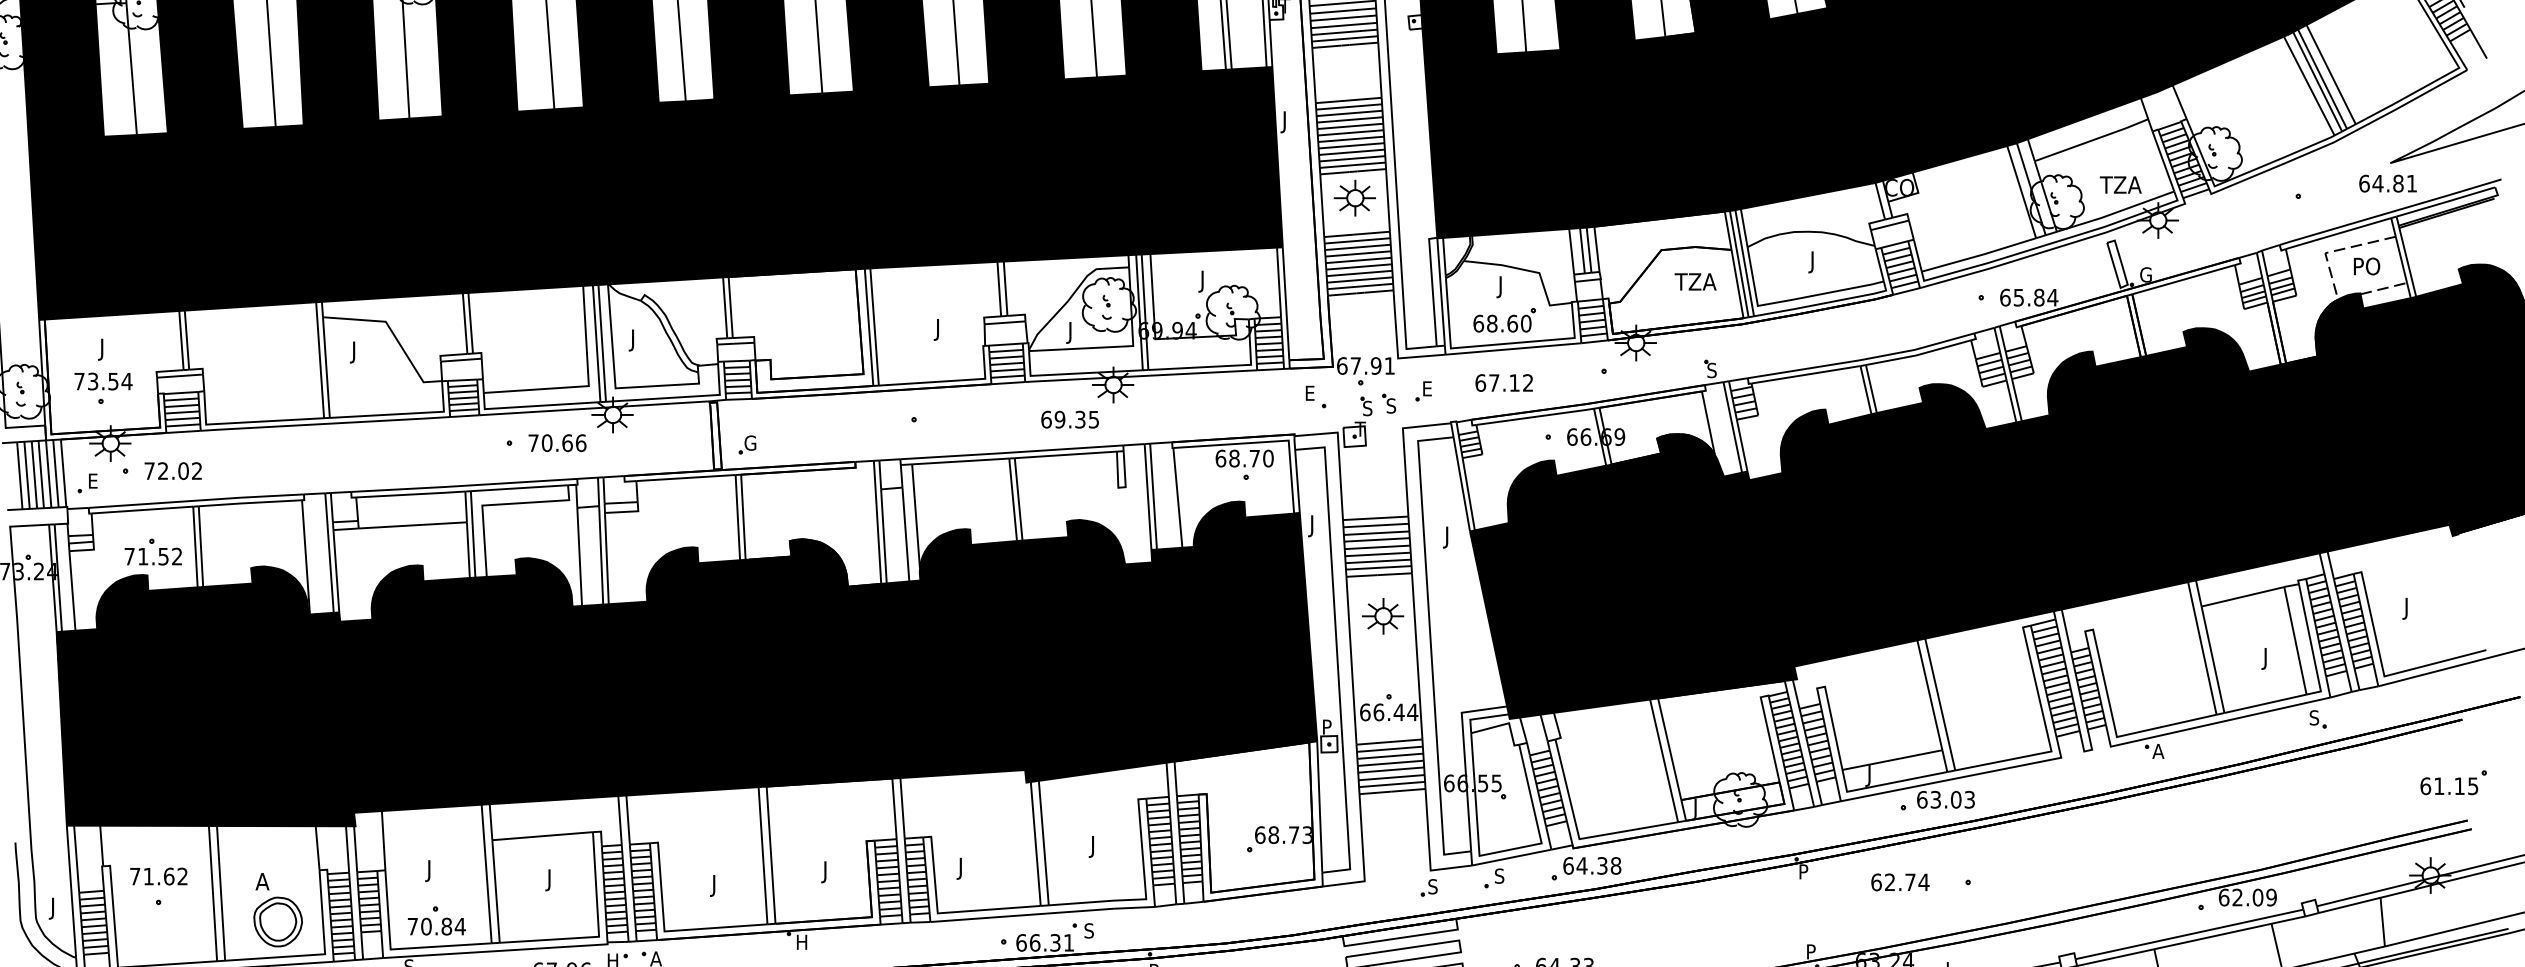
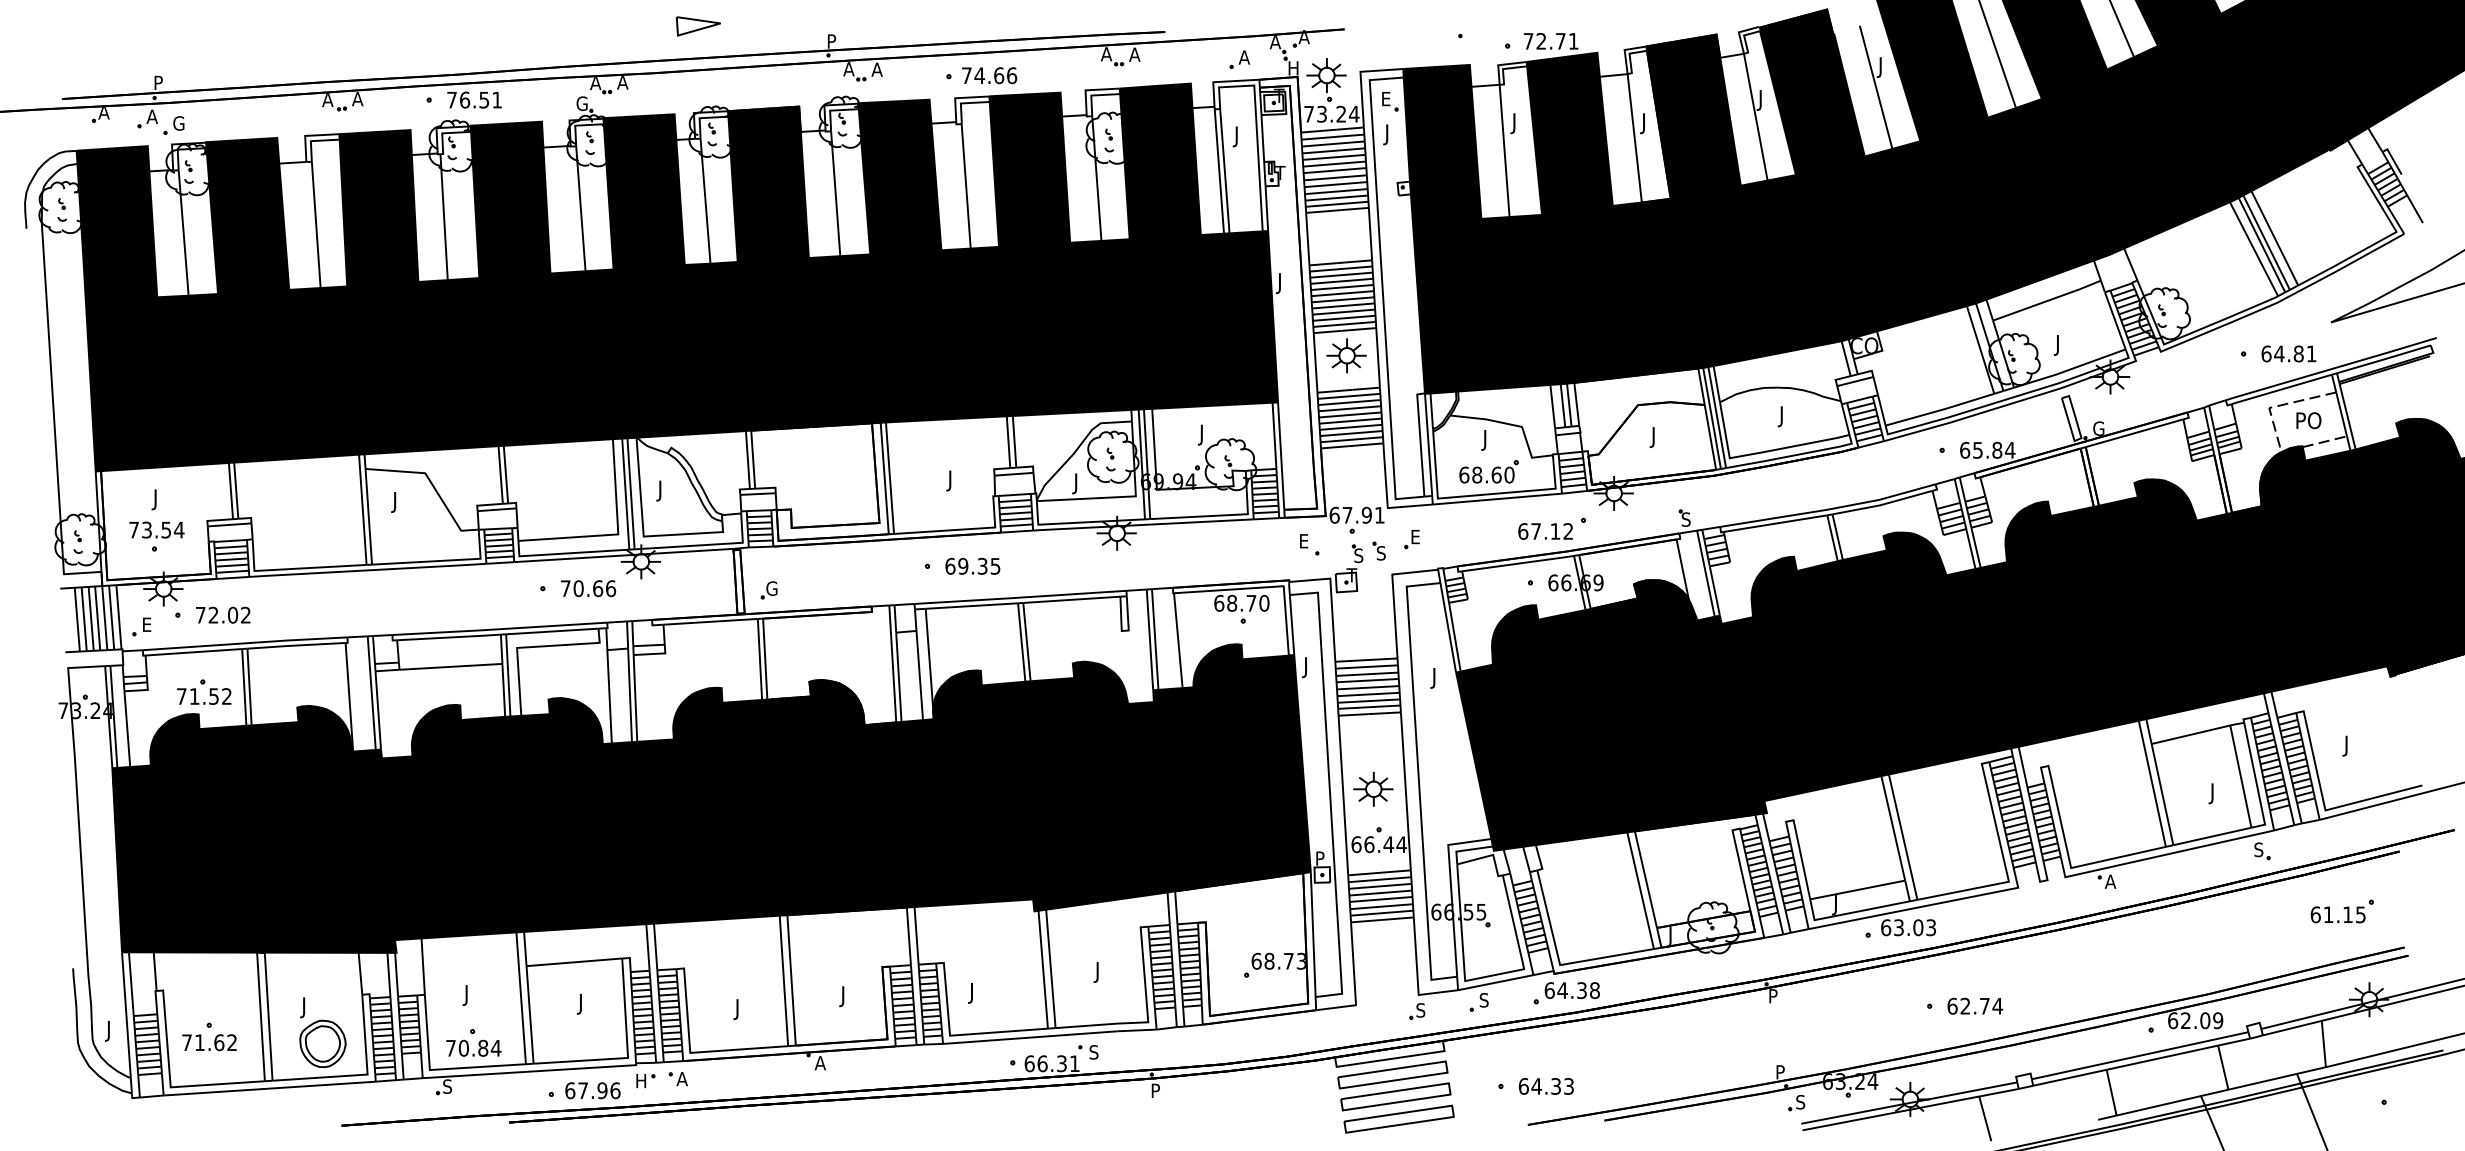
text: (2387, 183) -> (2288, 353), moved
text: (2119, 187) -> (2073, 345), TZA -> J
text: (1694, 284) -> (1669, 437), TZA -> J
text: (1504, 383) -> (1545, 531), moved
text: (1069, 418) -> (972, 565), moved
part: (1383, 615) -> (1373, 788), moved
part: (2452, 782) -> (2341, 911), moved
text: (158, 876) -> (209, 1042), moved
text: (1900, 881) -> (1975, 1005), moved
text: (261, 883) -> (307, 1007), A -> J
text: (800, 942) -> (819, 1063), H -> A

